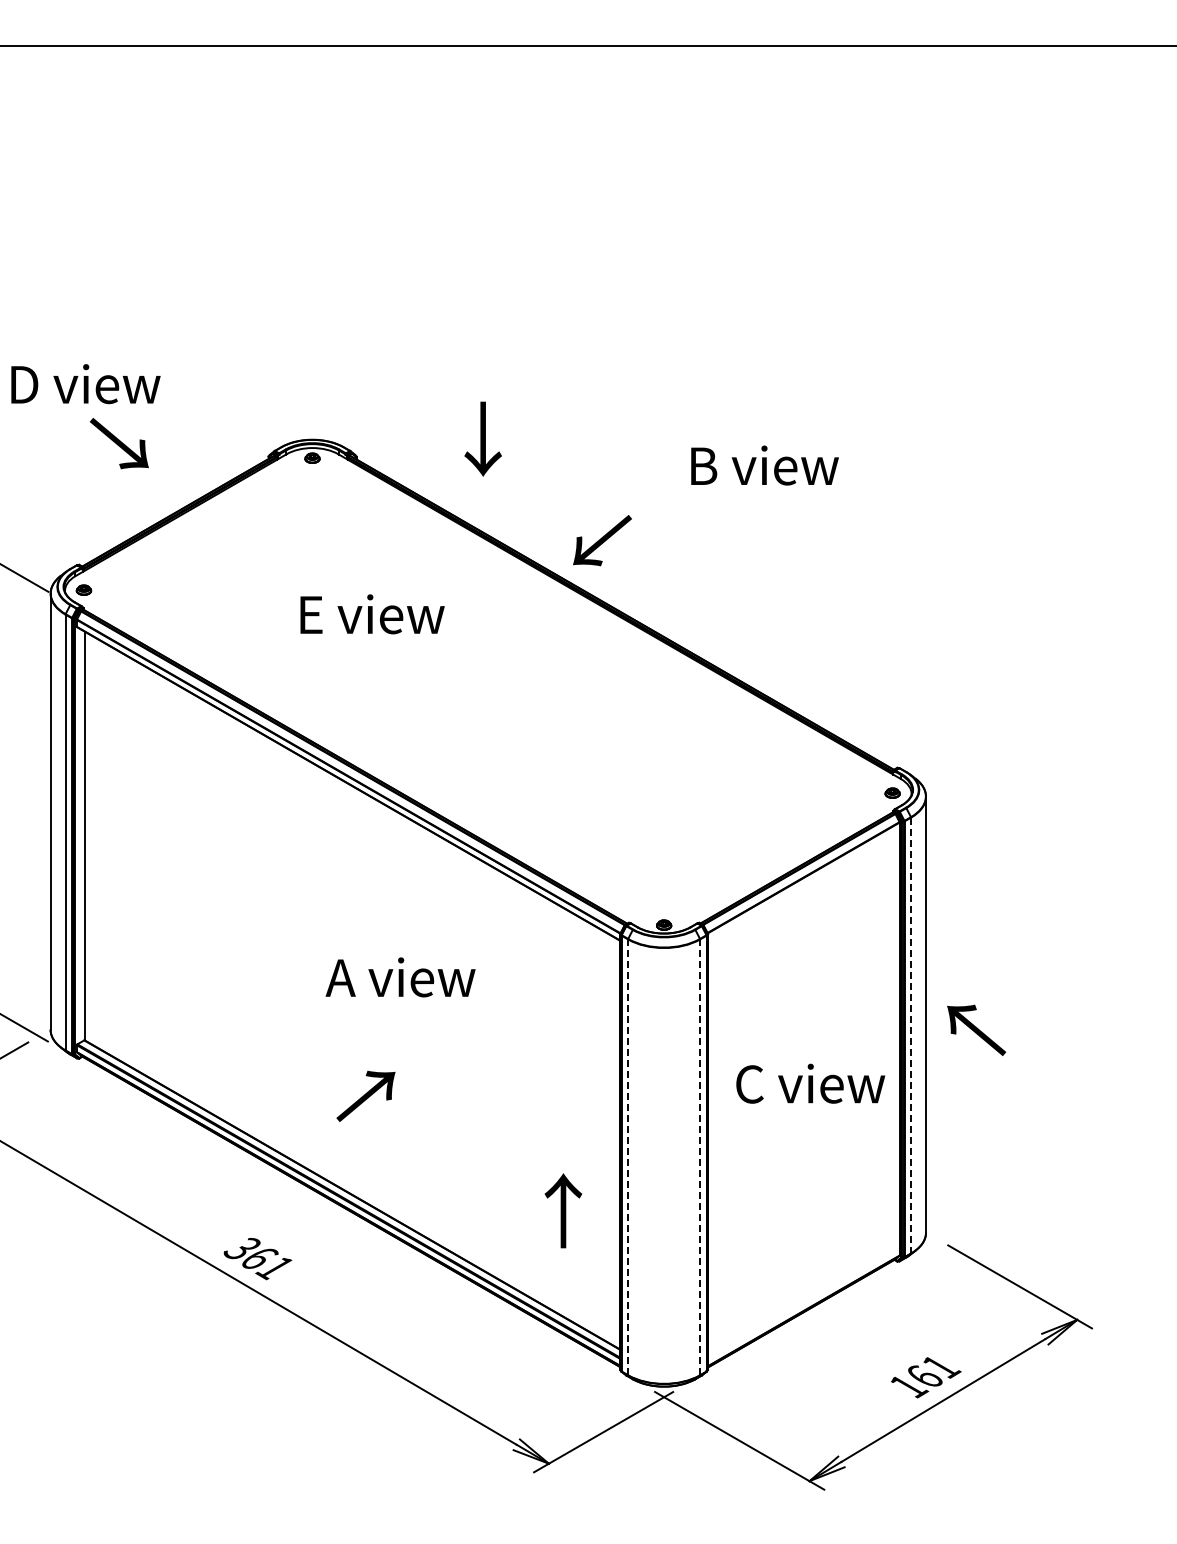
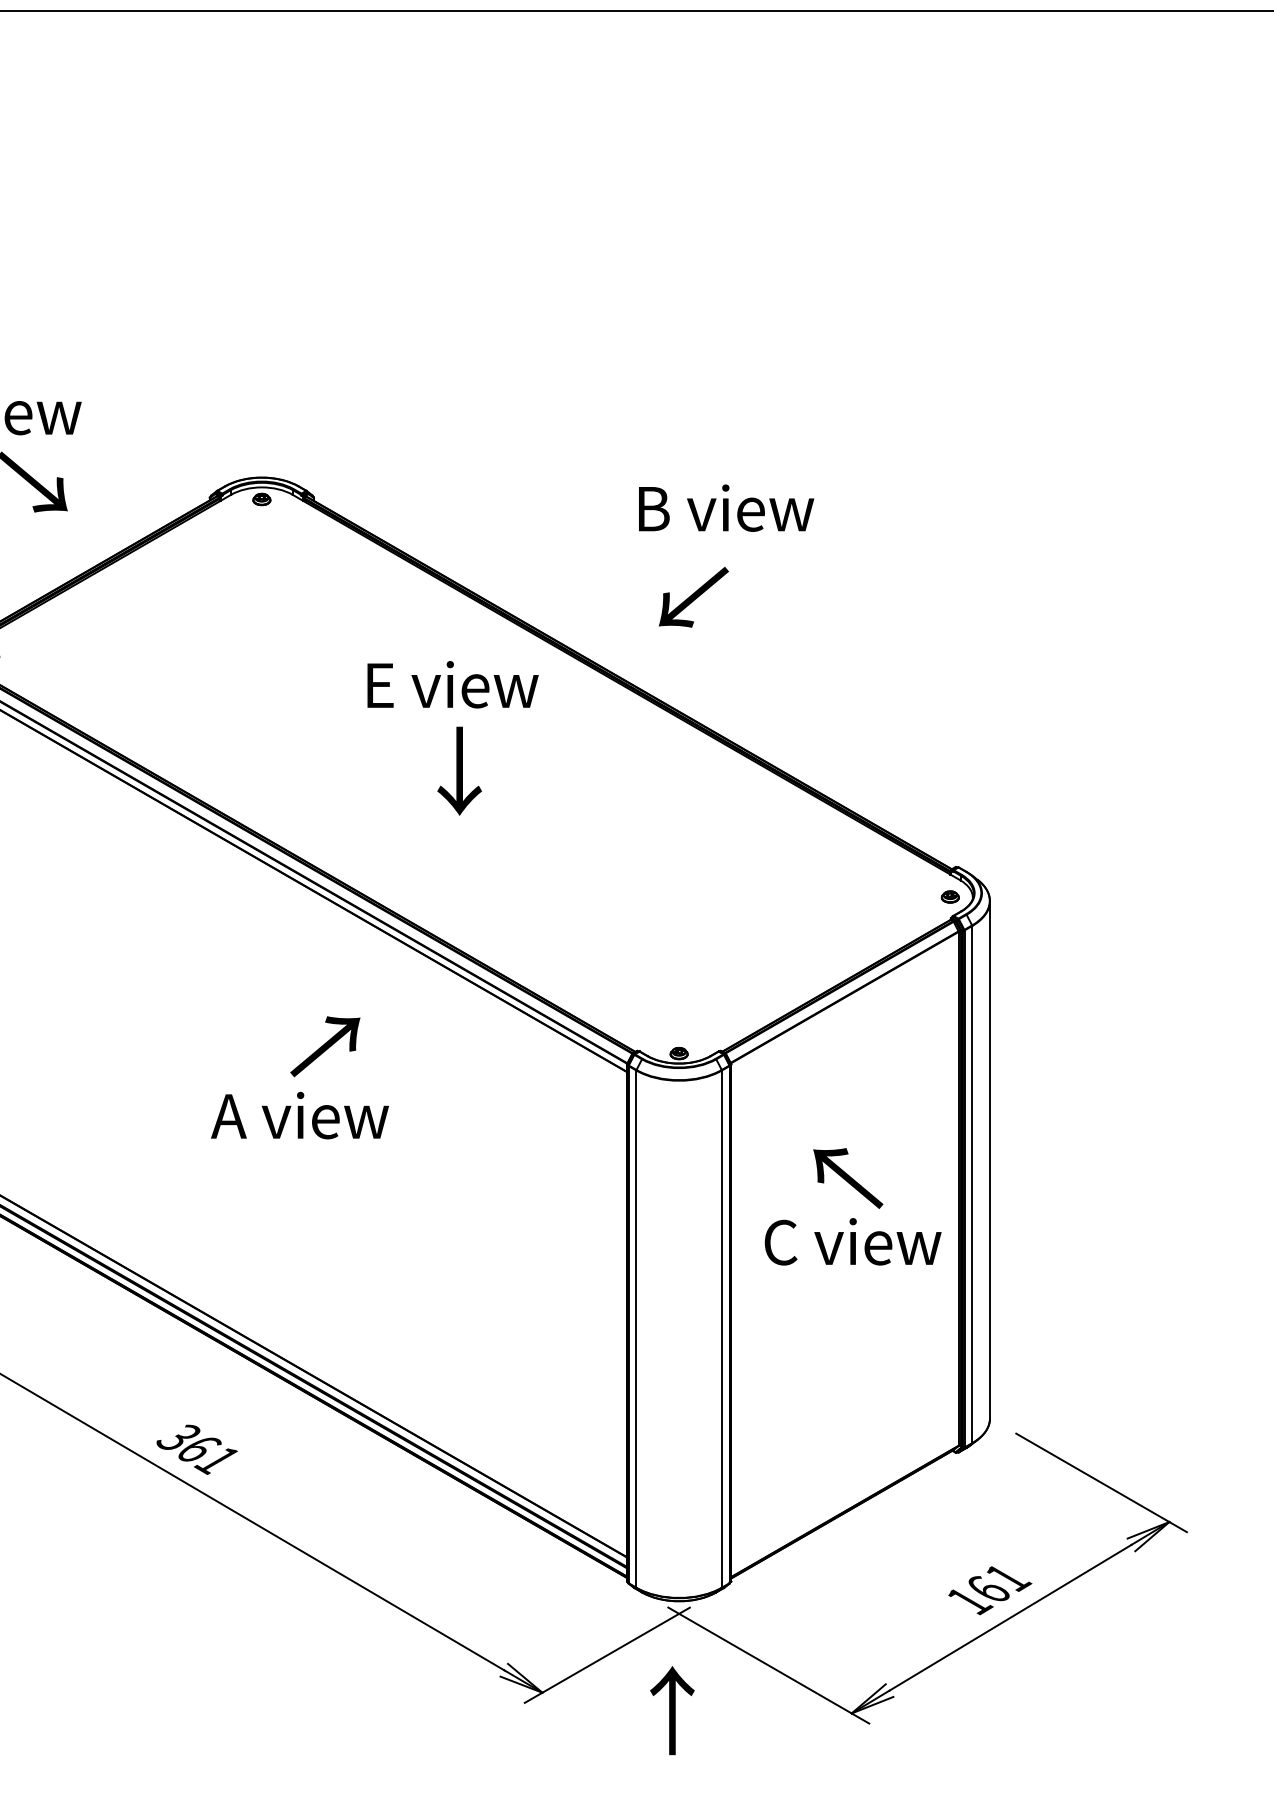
text: (482, 438) -> (458, 770), moved
text: (764, 465) -> (725, 508), moved
text: (602, 540) -> (693, 597), moved
text: (372, 614) -> (452, 684), moved
text: (400, 977) -> (299, 1115), moved
text: (976, 1029) -> (848, 1177), moved
line: (911, 1035) -> (972, 1184), dashed -> solid
text: (365, 1095) -> (324, 1045), moved
line: (628, 1157) -> (636, 1329), dashed -> solid
line: (700, 1157) -> (722, 1329), dashed -> solid
text: (563, 1210) -> (672, 1710), moved

